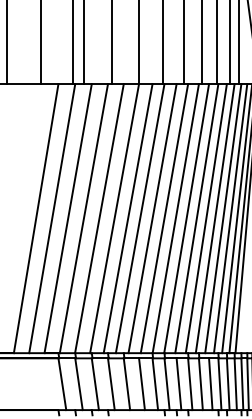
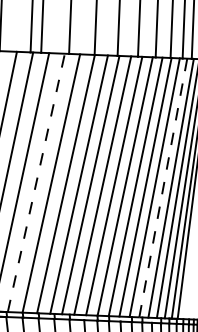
line: (83, 218) -> (35, 182), solid -> dashed
line: (215, 218) -> (163, 187), solid -> dashed

